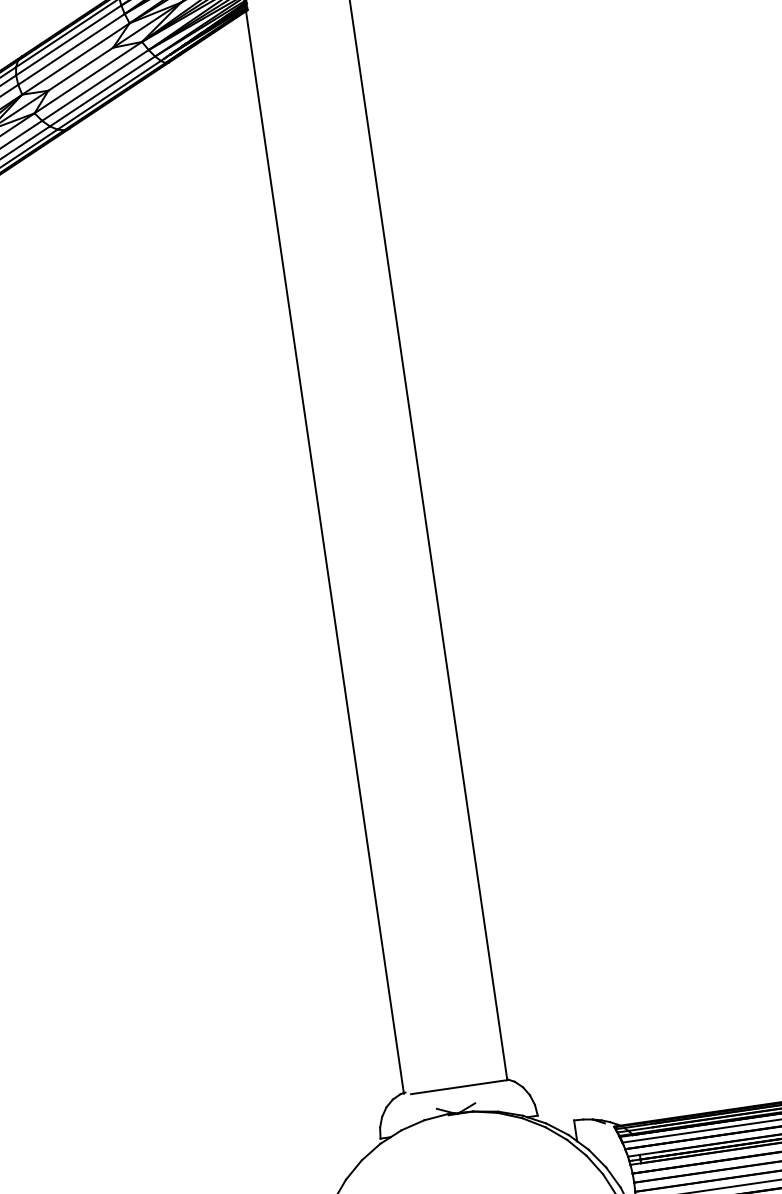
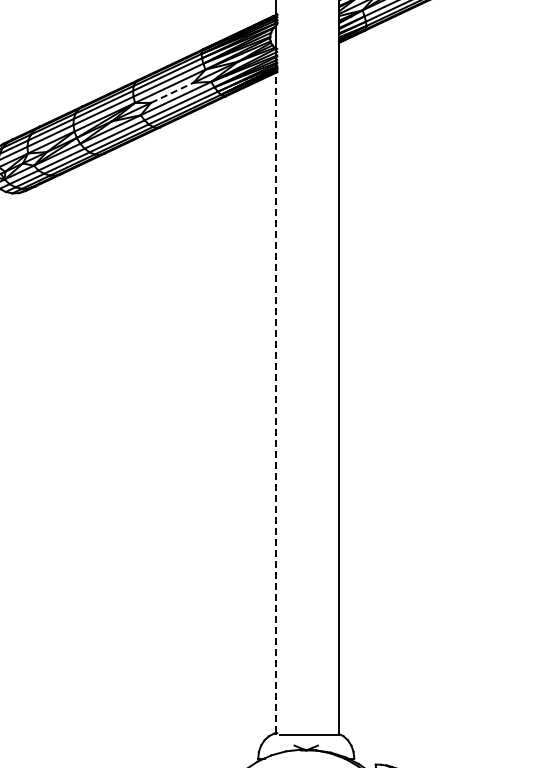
line: (81, 68) -> (172, 92), solid -> dashed
line: (325, 551) -> (276, 402), solid -> dashed

